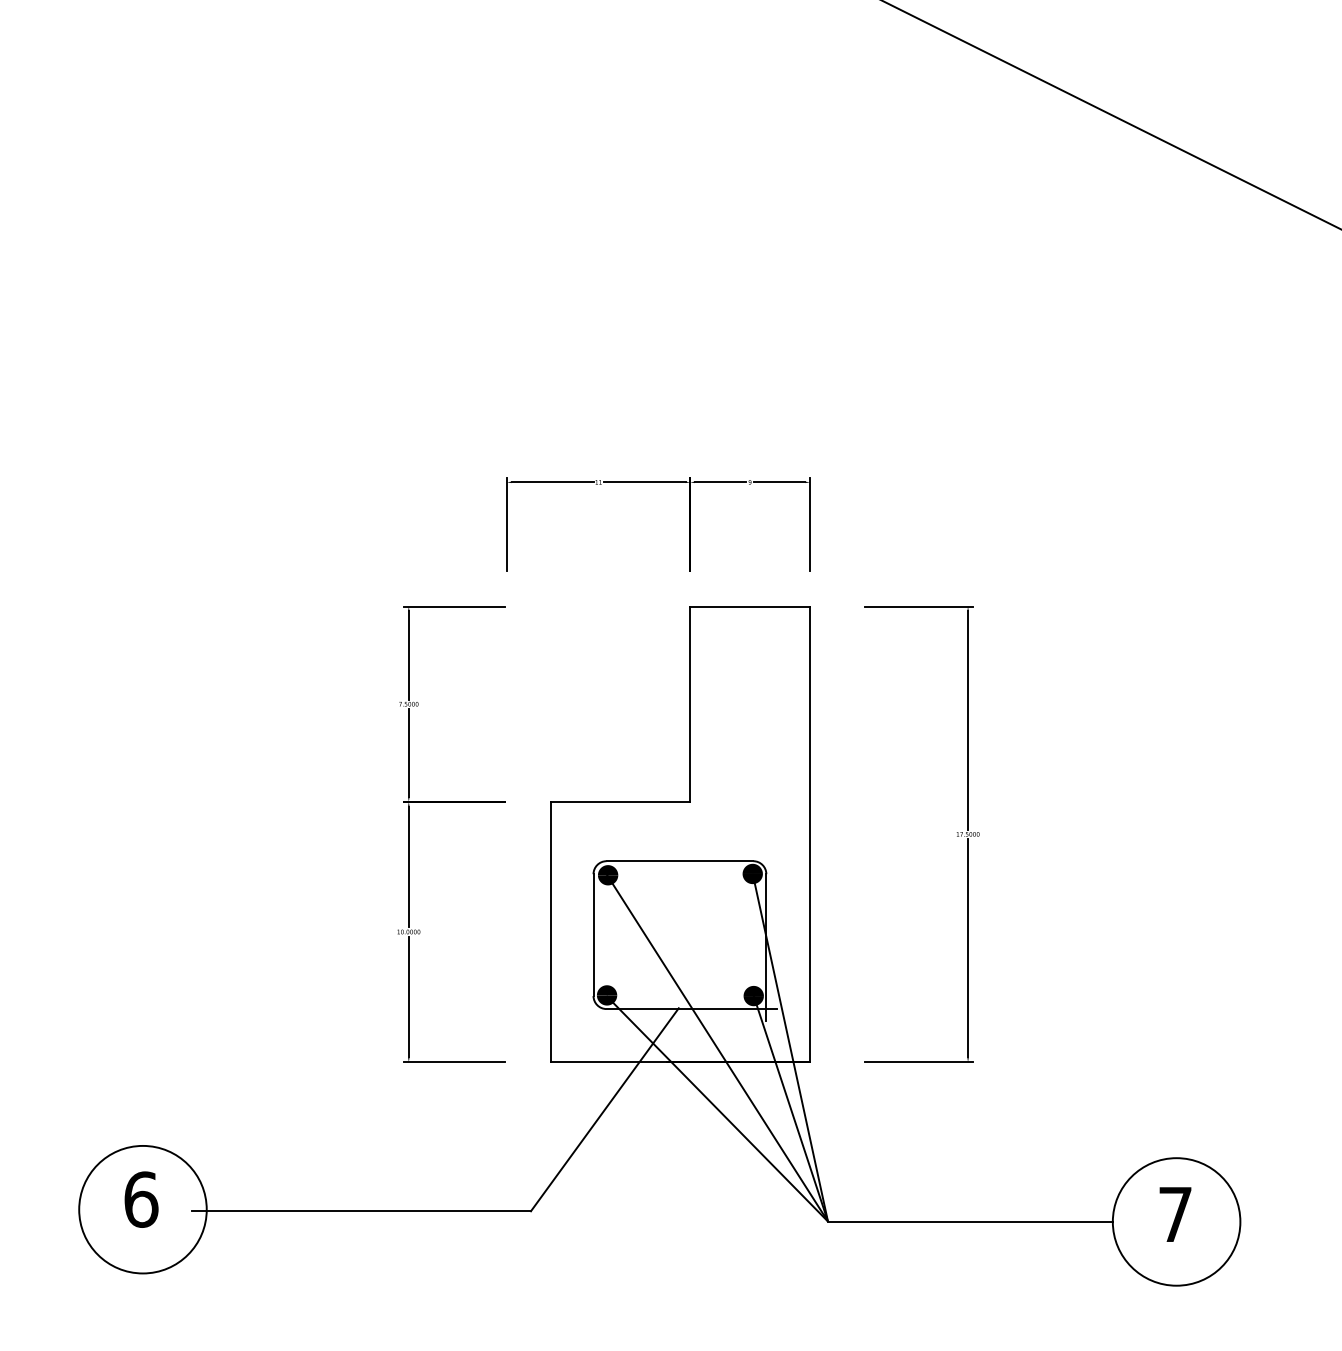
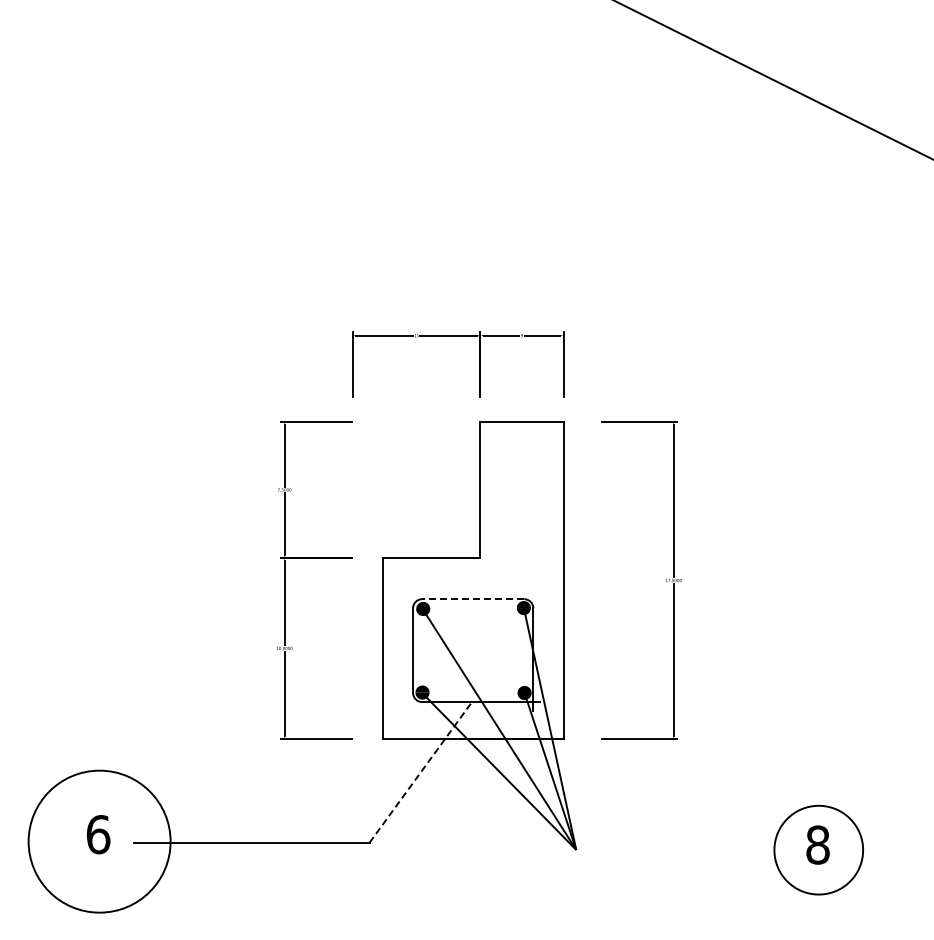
line: (678, 861) -> (472, 599), solid -> dashed
line: (605, 1108) -> (421, 771), solid -> dashed
circle: (142, 1209) -> (99, 841), size x1.6
text: (1174, 1213) -> (817, 844), 7 -> 8
line: (970, 1222) -> (675, 850), removed

